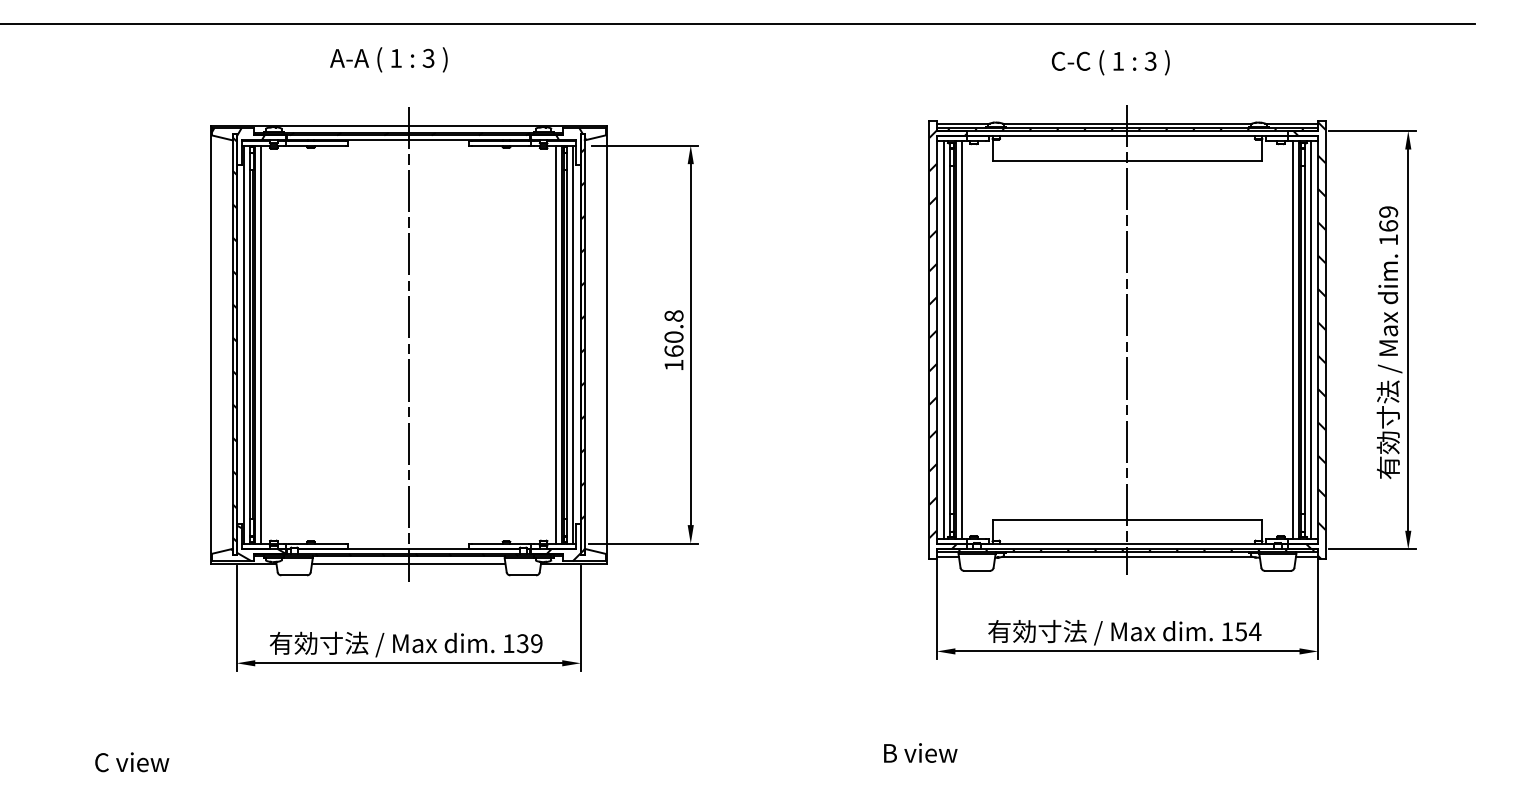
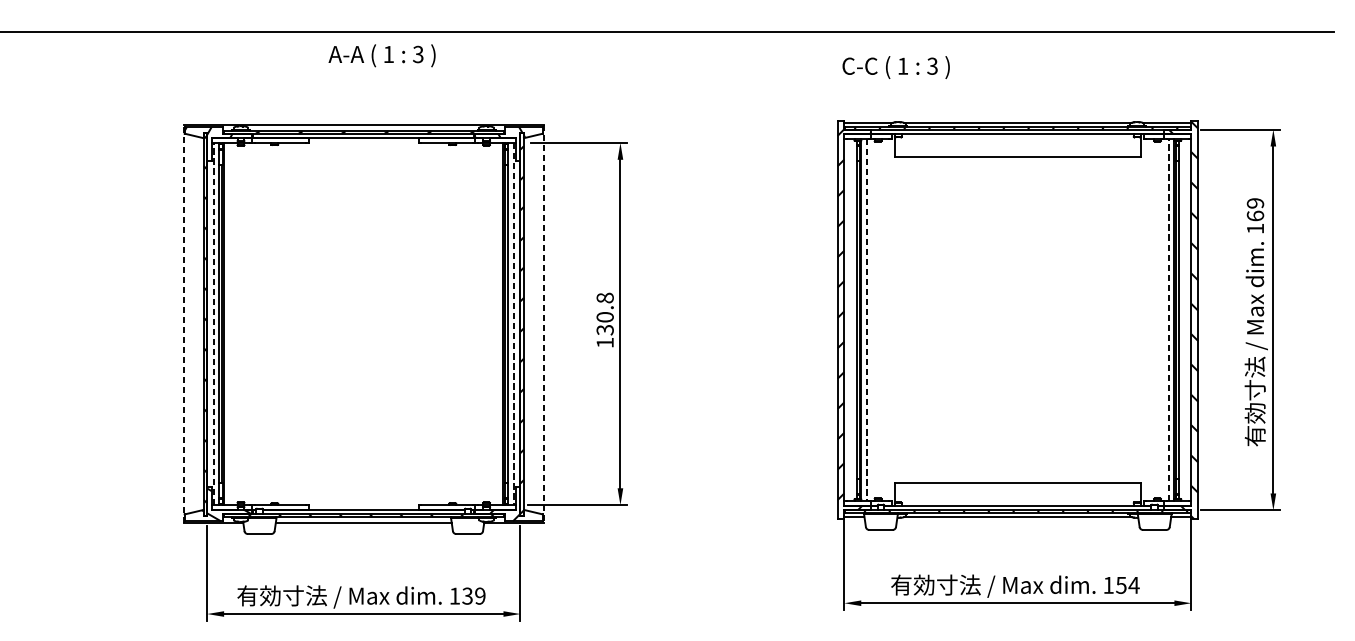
text: (388, 59) -> (381, 55), moved
text: (1110, 62) -> (895, 67), moved
line: (1127, 339) -> (1017, 319), removed
line: (1293, 339) -> (1168, 319), solid -> dashed
line: (944, 340) -> (851, 320), removed
line: (961, 340) -> (866, 320), solid -> dashed
line: (1310, 340) -> (1184, 320), removed
line: (210, 344) -> (183, 323), solid -> dashed
line: (244, 344) -> (214, 323), solid -> dashed
line: (261, 344) -> (229, 323), removed
line: (408, 344) -> (363, 323), removed
line: (556, 344) -> (498, 323), removed
line: (573, 345) -> (513, 324), solid -> dashed
line: (606, 345) -> (543, 324), solid -> dashed
text: (673, 351) -> (604, 330), 160.8 -> 130.8

